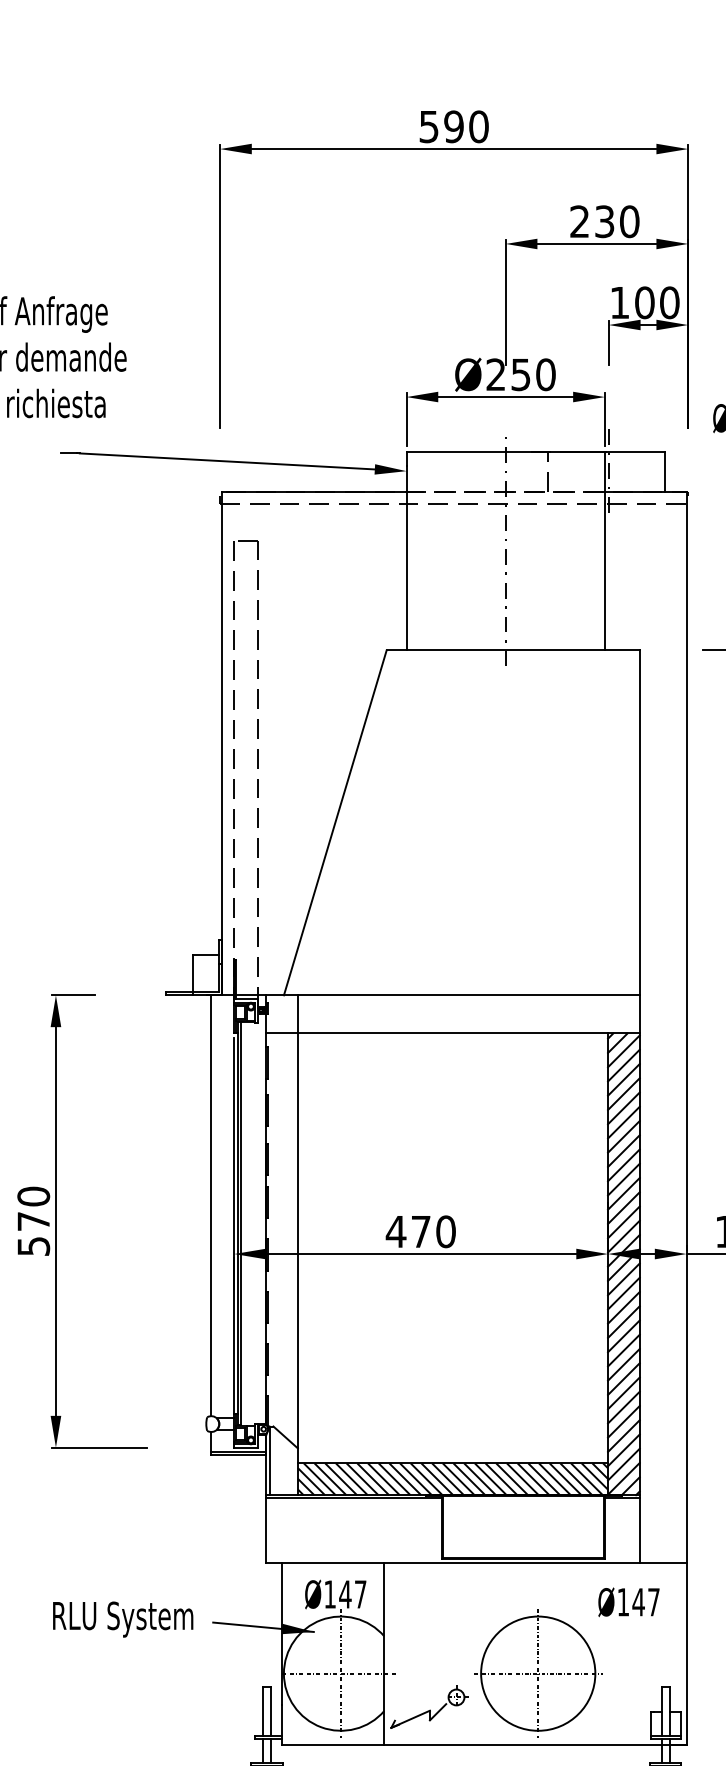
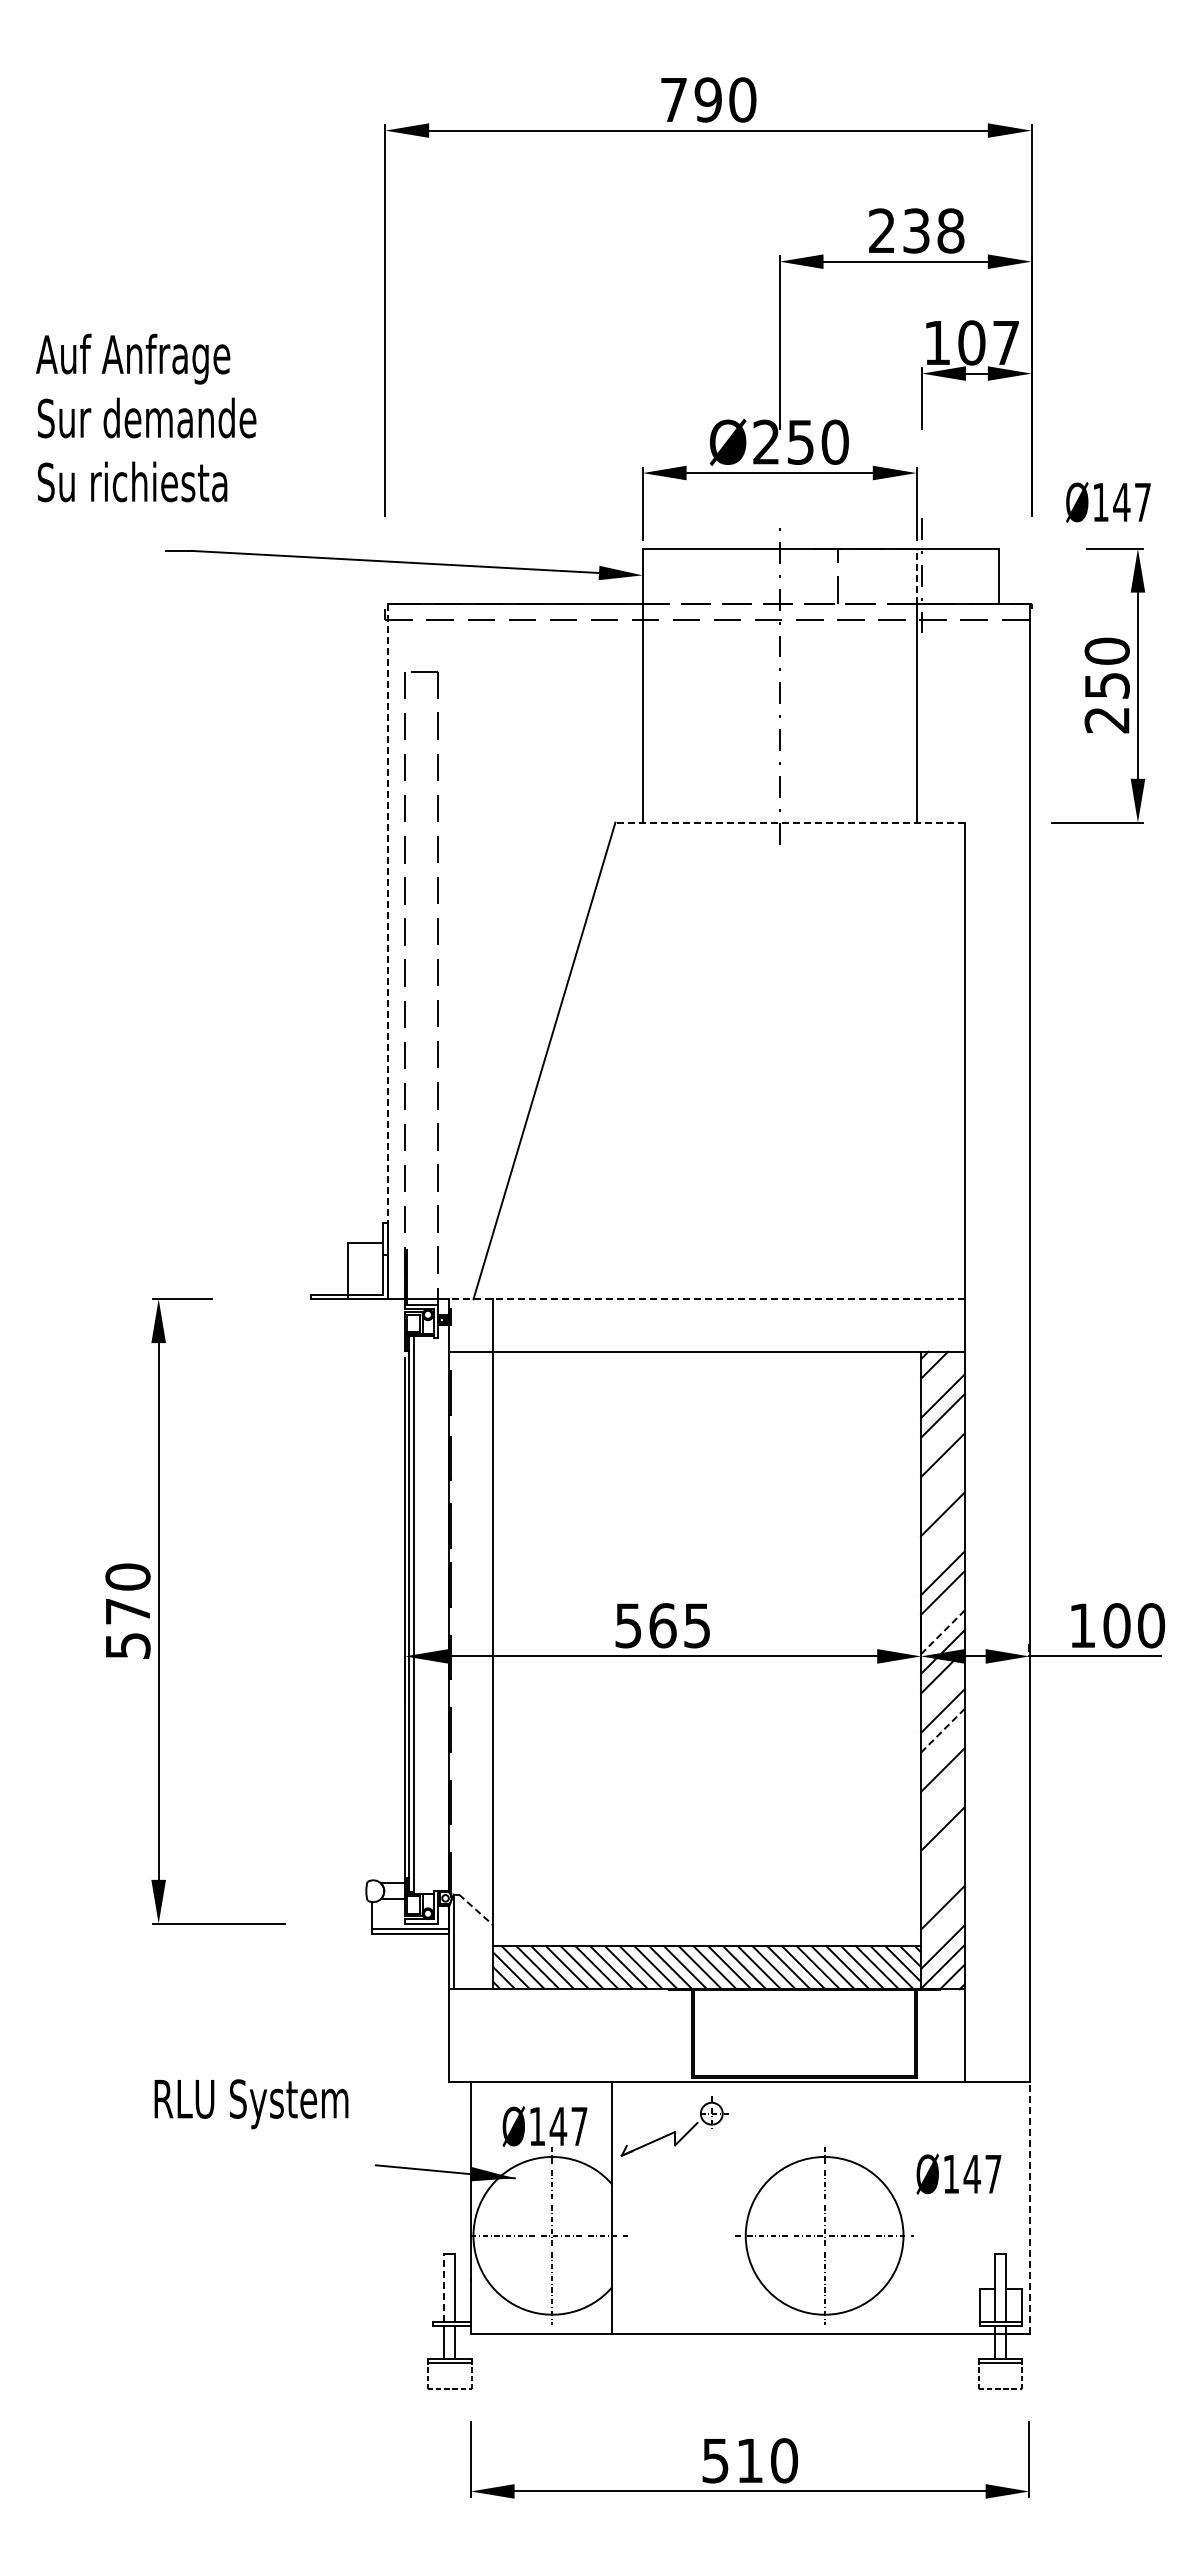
text: (428, 127) -> (673, 100), 590 -> 790
text: (629, 221) -> (950, 230), 230 -> 238
text: (669, 302) -> (1005, 342), 100 -> 107
line: (604, 471) -> (916, 575), solid -> dashed
line: (513, 650) -> (790, 822), solid -> dashed
line: (221, 743) -> (387, 951), solid -> dashed
line: (452, 995) -> (706, 1299), solid -> dashed
line: (623, 1051) -> (942, 1376), removed
line: (623, 1094) -> (942, 1435), removed
line: (623, 1122) -> (942, 1474), removed
line: (623, 1136) -> (942, 1494), removed
line: (623, 1165) -> (942, 1533), removed
line: (623, 1179) -> (942, 1553), removed
line: (210, 1205) -> (372, 1589), removed
line: (623, 1222) -> (942, 1612), removed
text: (420, 1231) -> (662, 1625), 470 -> 565
line: (623, 1236) -> (942, 1632), solid -> dashed
line: (623, 1279) -> (942, 1691), removed
line: (623, 1307) -> (942, 1730), solid -> dashed
line: (623, 1322) -> (942, 1750), removed
line: (623, 1350) -> (942, 1789), removed
line: (623, 1364) -> (942, 1809), removed
line: (623, 1393) -> (942, 1848), removed
line: (623, 1407) -> (942, 1868), removed
line: (623, 1422) -> (942, 1888), removed
line: (285, 1437) -> (475, 1909), solid -> dashed
line: (623, 1450) -> (942, 1927), removed
line: (354, 1498) -> (570, 1993), removed
line: (622, 1498) -> (940, 1993), removed
text: (628, 1601) -> (958, 2173), moved
text: (123, 1619) -> (251, 2104), moved
line: (686, 1653) -> (1029, 2208), solid -> dashed
part: (429, 1706) -> (674, 2126), moved
line: (262, 1711) -> (444, 2287), solid -> dashed

